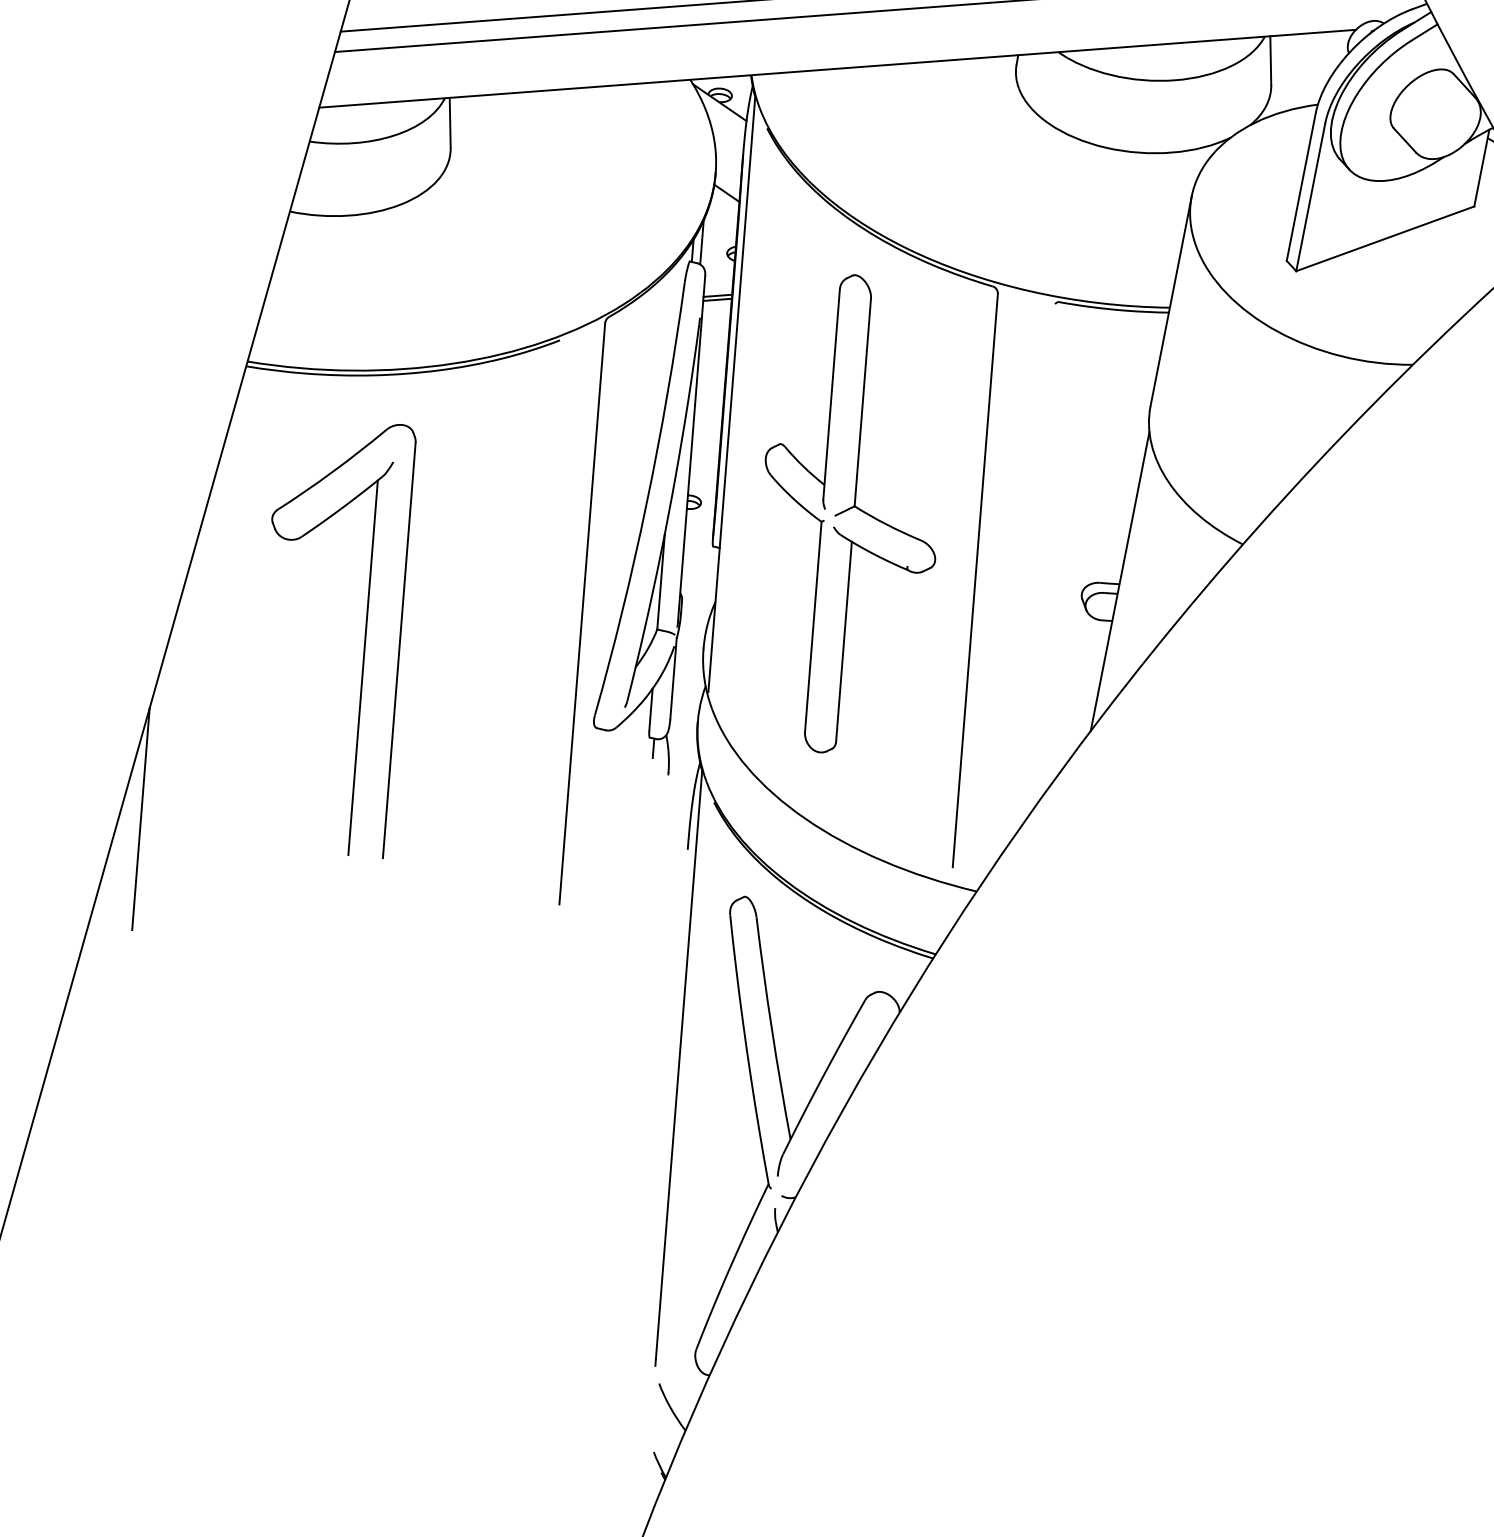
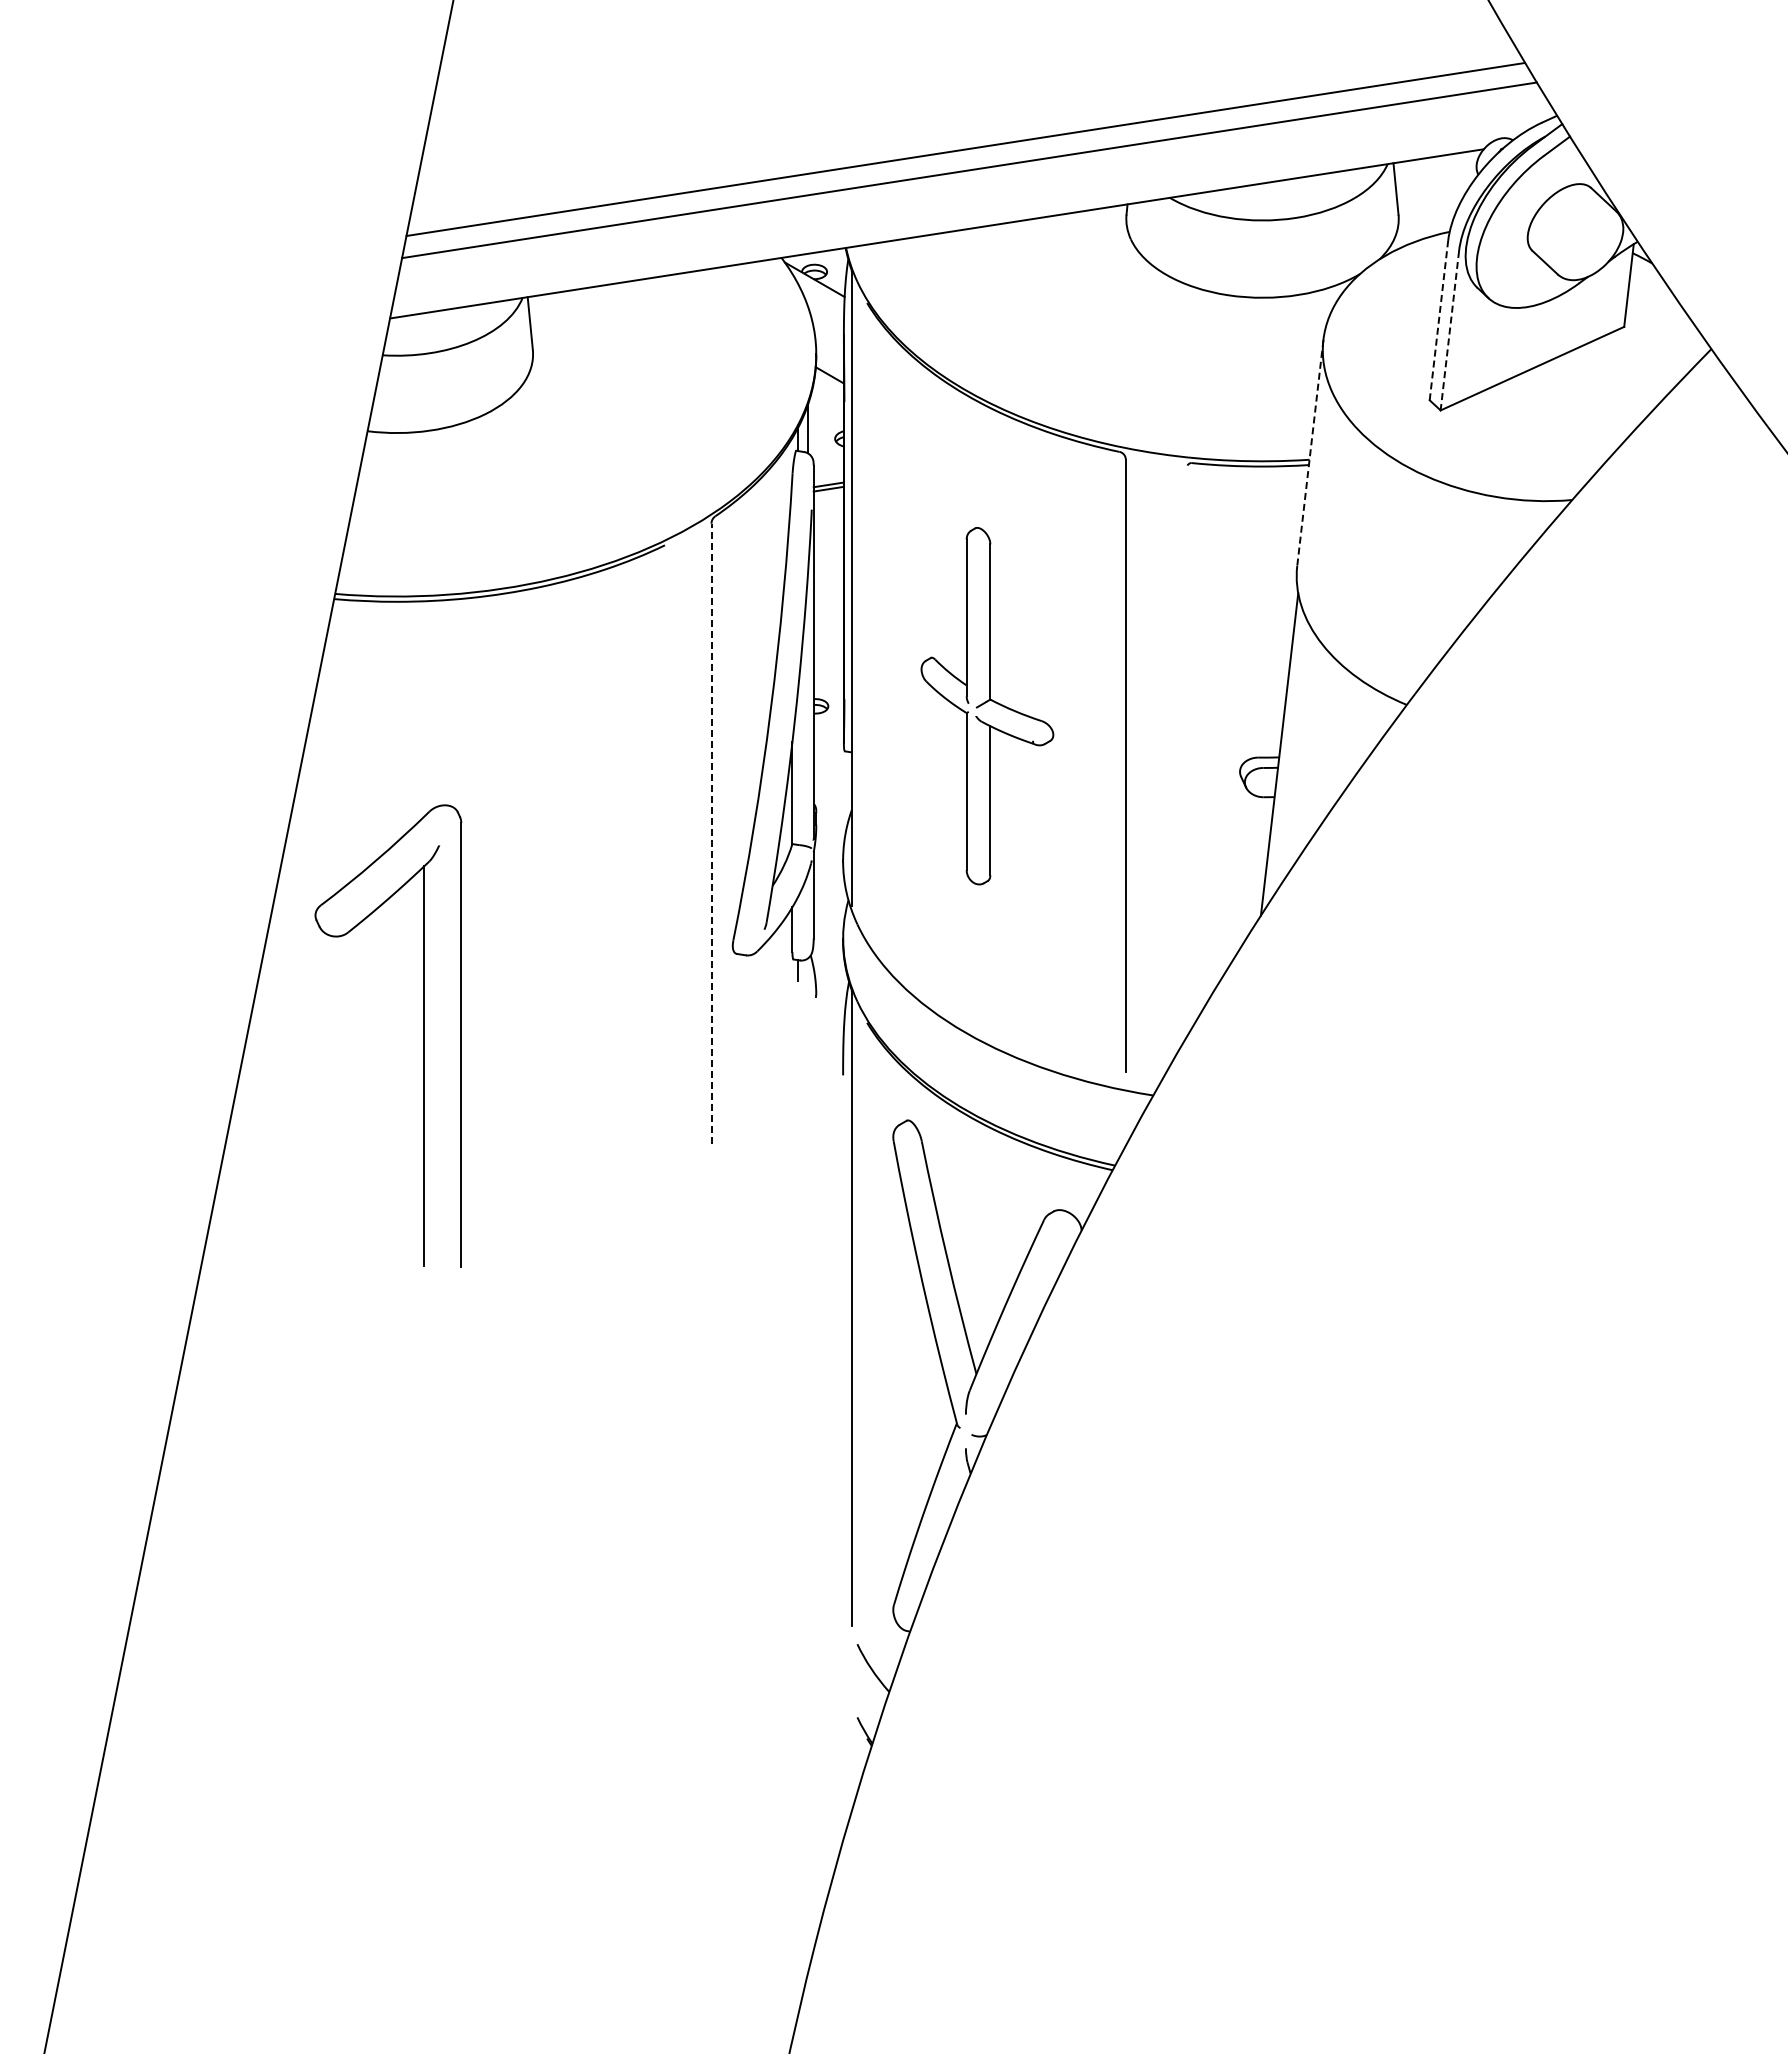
line: (1300, 186) -> (1438, 320), solid -> dashed
line: (1310, 197) -> (1449, 331), solid -> dashed
line: (1171, 300) -> (1310, 452), solid -> dashed
part: (850, 514) -> (987, 705), size x0.7
line: (582, 613) -> (711, 833), solid -> dashed
part: (364, 638) -> (423, 1035), moved
line: (141, 819) -> (260, 1088), removed

